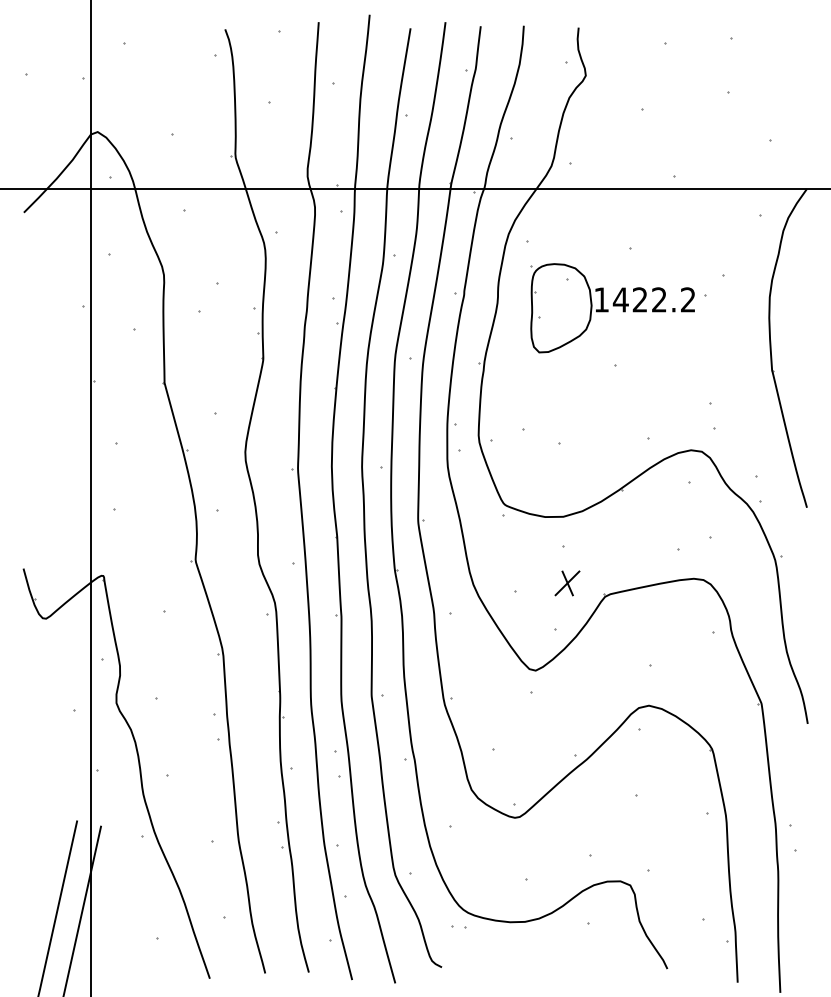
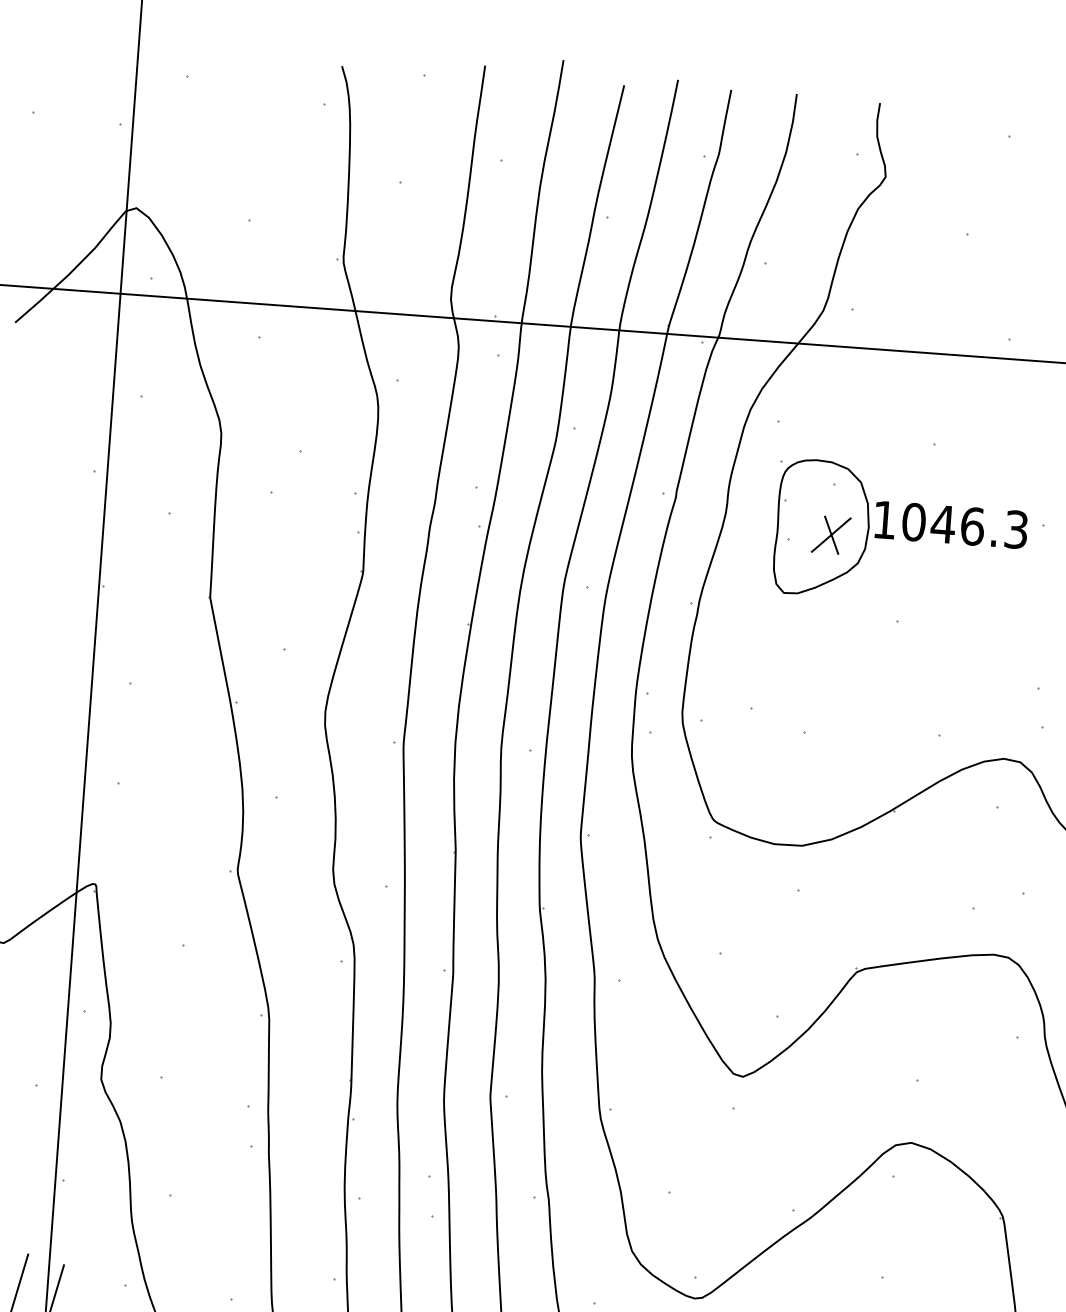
text: (653, 299) -> (963, 525), 1422.2 -> 1046.3
part: (567, 583) -> (831, 535), moved

